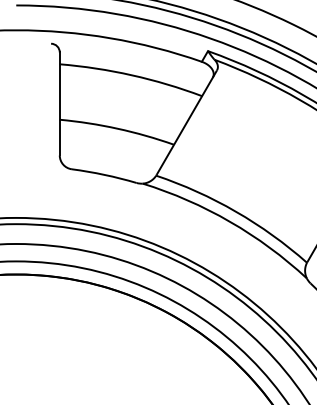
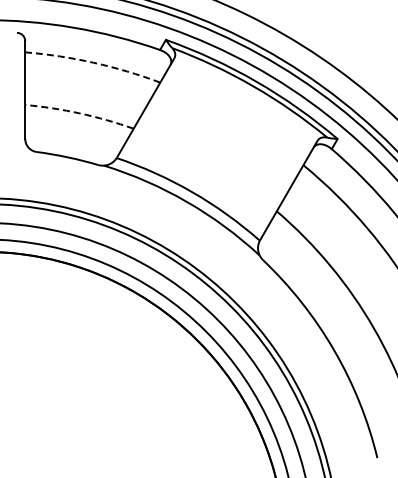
arc: (131, 74) -> (93, 62), solid -> dashed
arc: (118, 128) -> (80, 113), solid -> dashed

